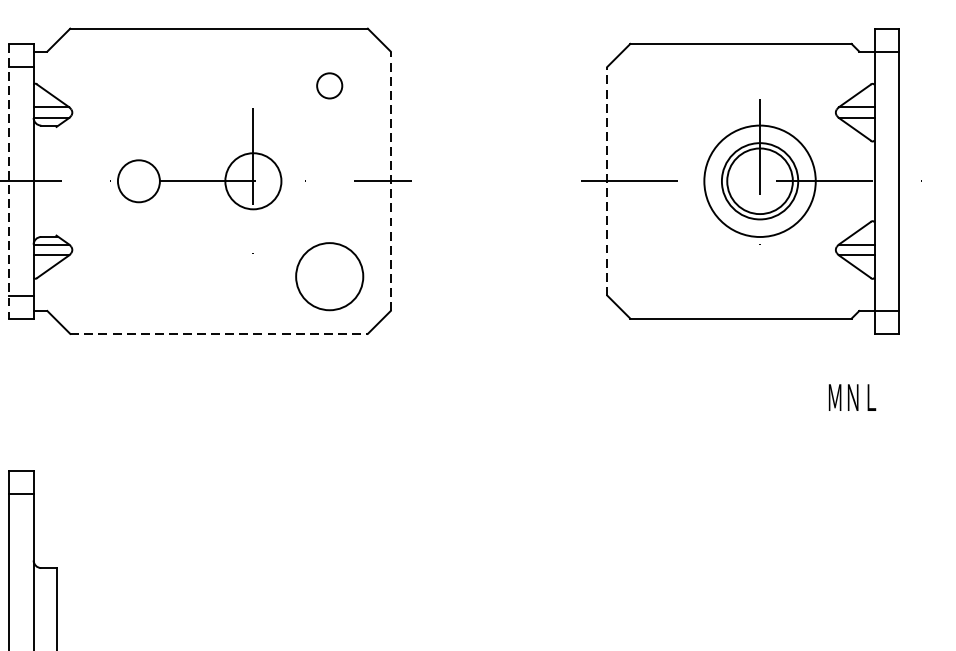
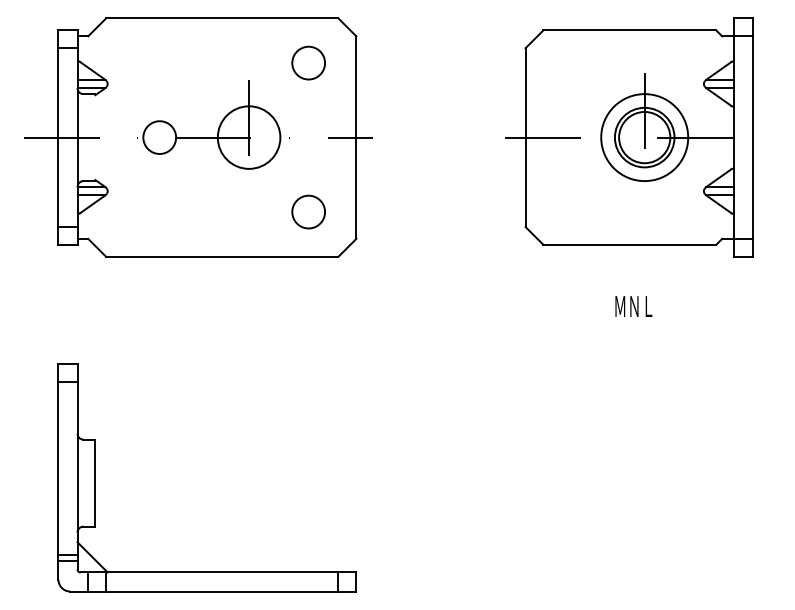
circle: (329, 85) -> (308, 62), size x1.67
circle: (252, 181) -> (248, 137), size x1.43
line: (390, 181) -> (356, 137), dashed -> solid
line: (607, 181) -> (525, 137), dashed -> solid
line: (9, 182) -> (58, 138), dashed -> solid
circle: (329, 275) -> (308, 211), size x0.62
line: (219, 333) -> (222, 256), dashed -> solid
text: (851, 397) -> (633, 306), moved

